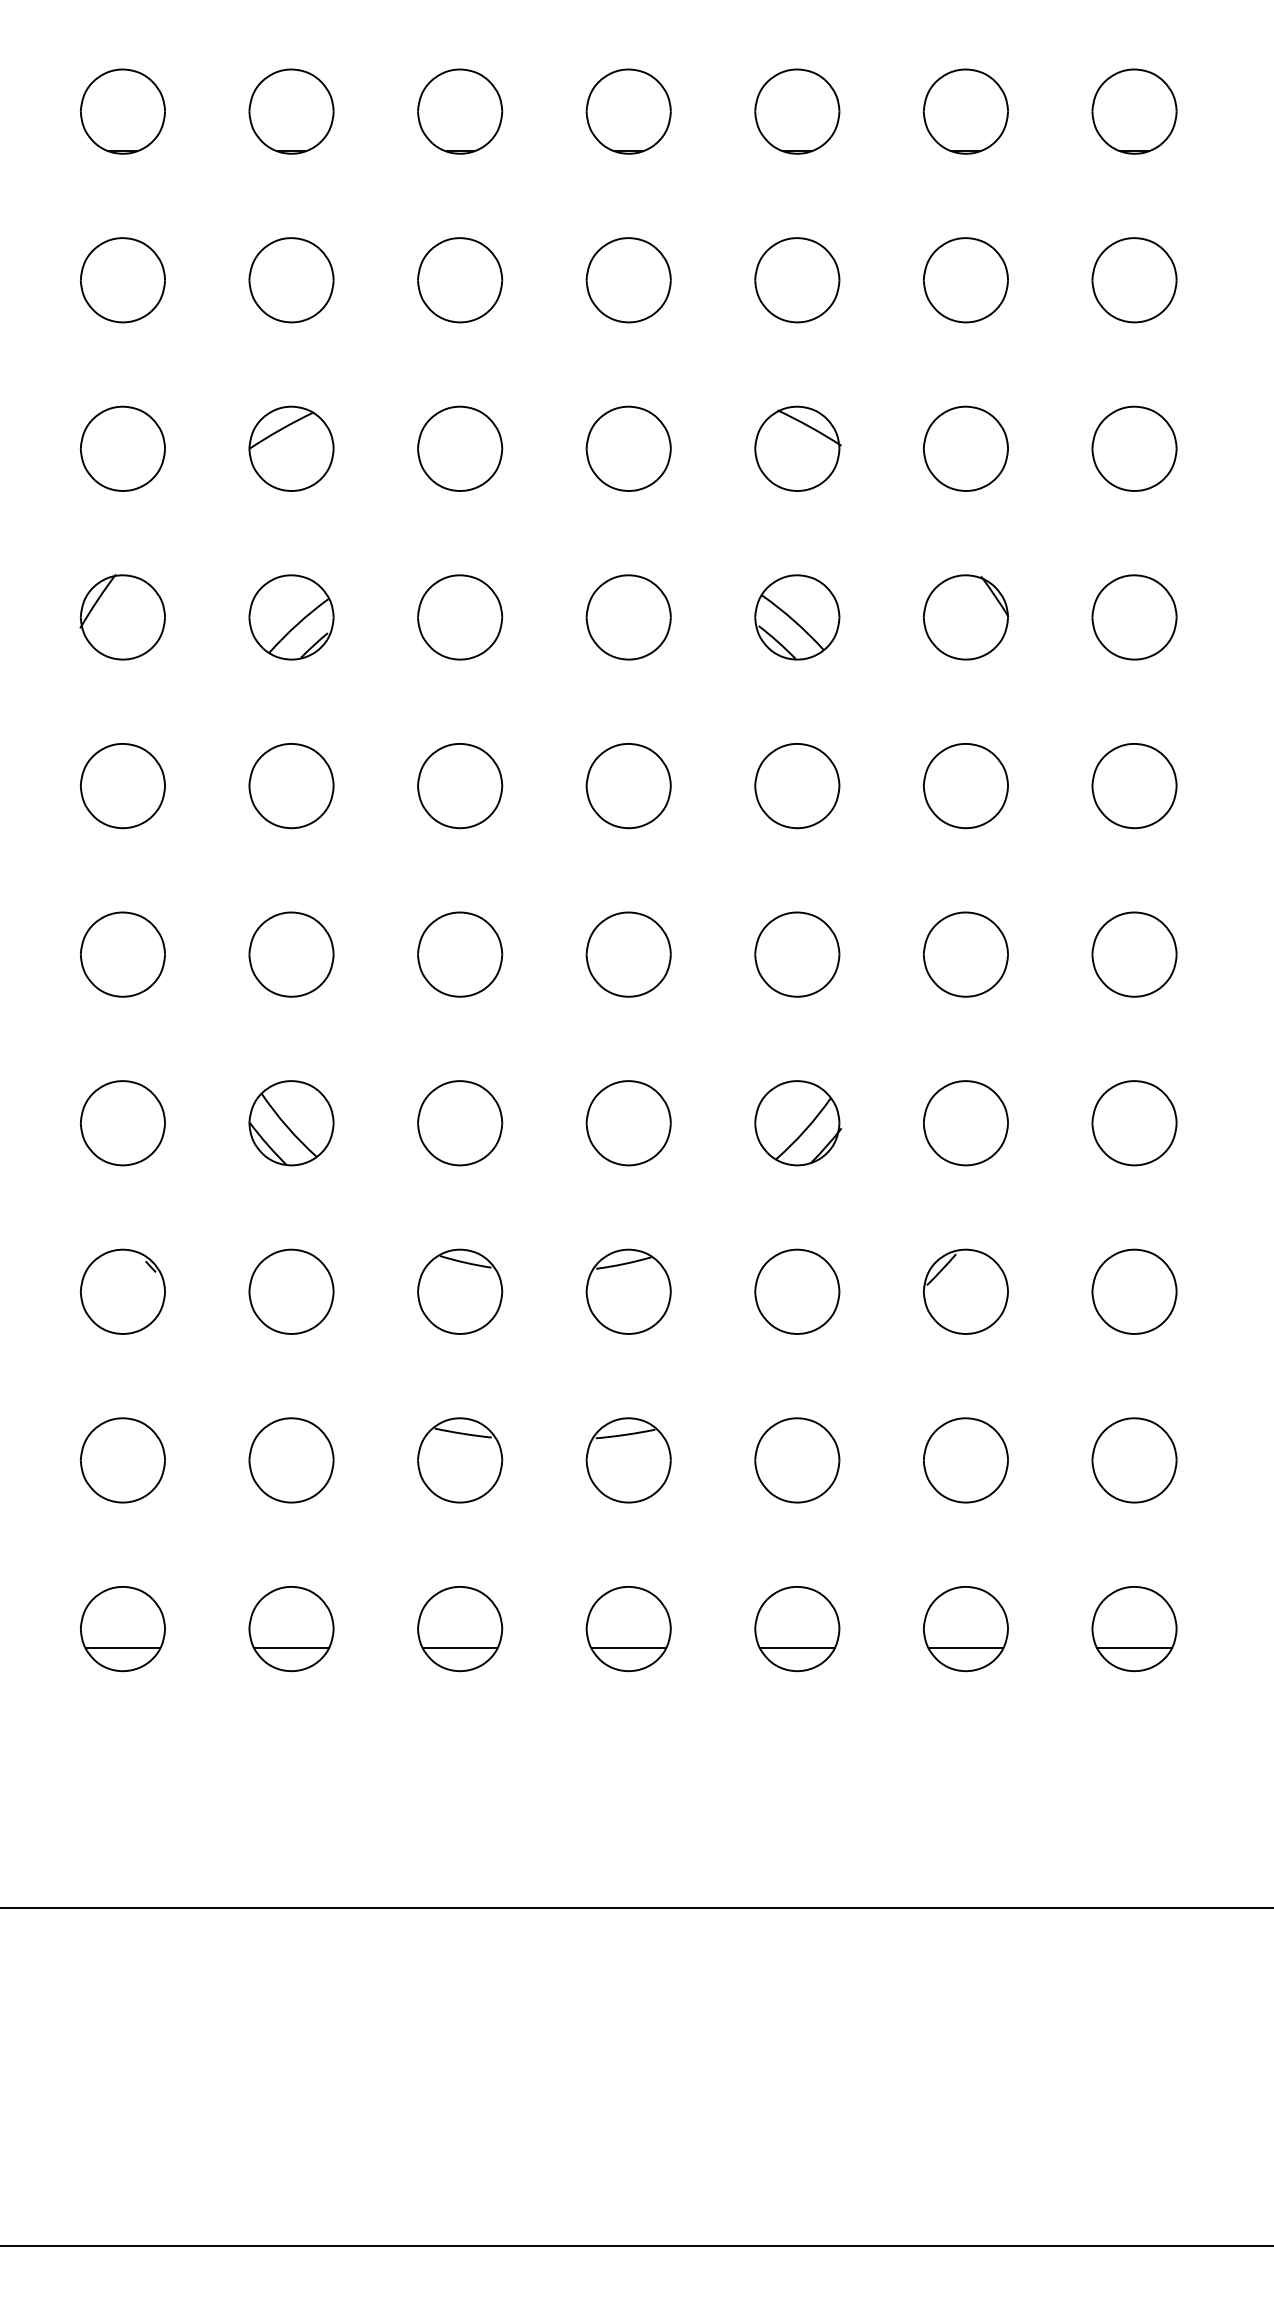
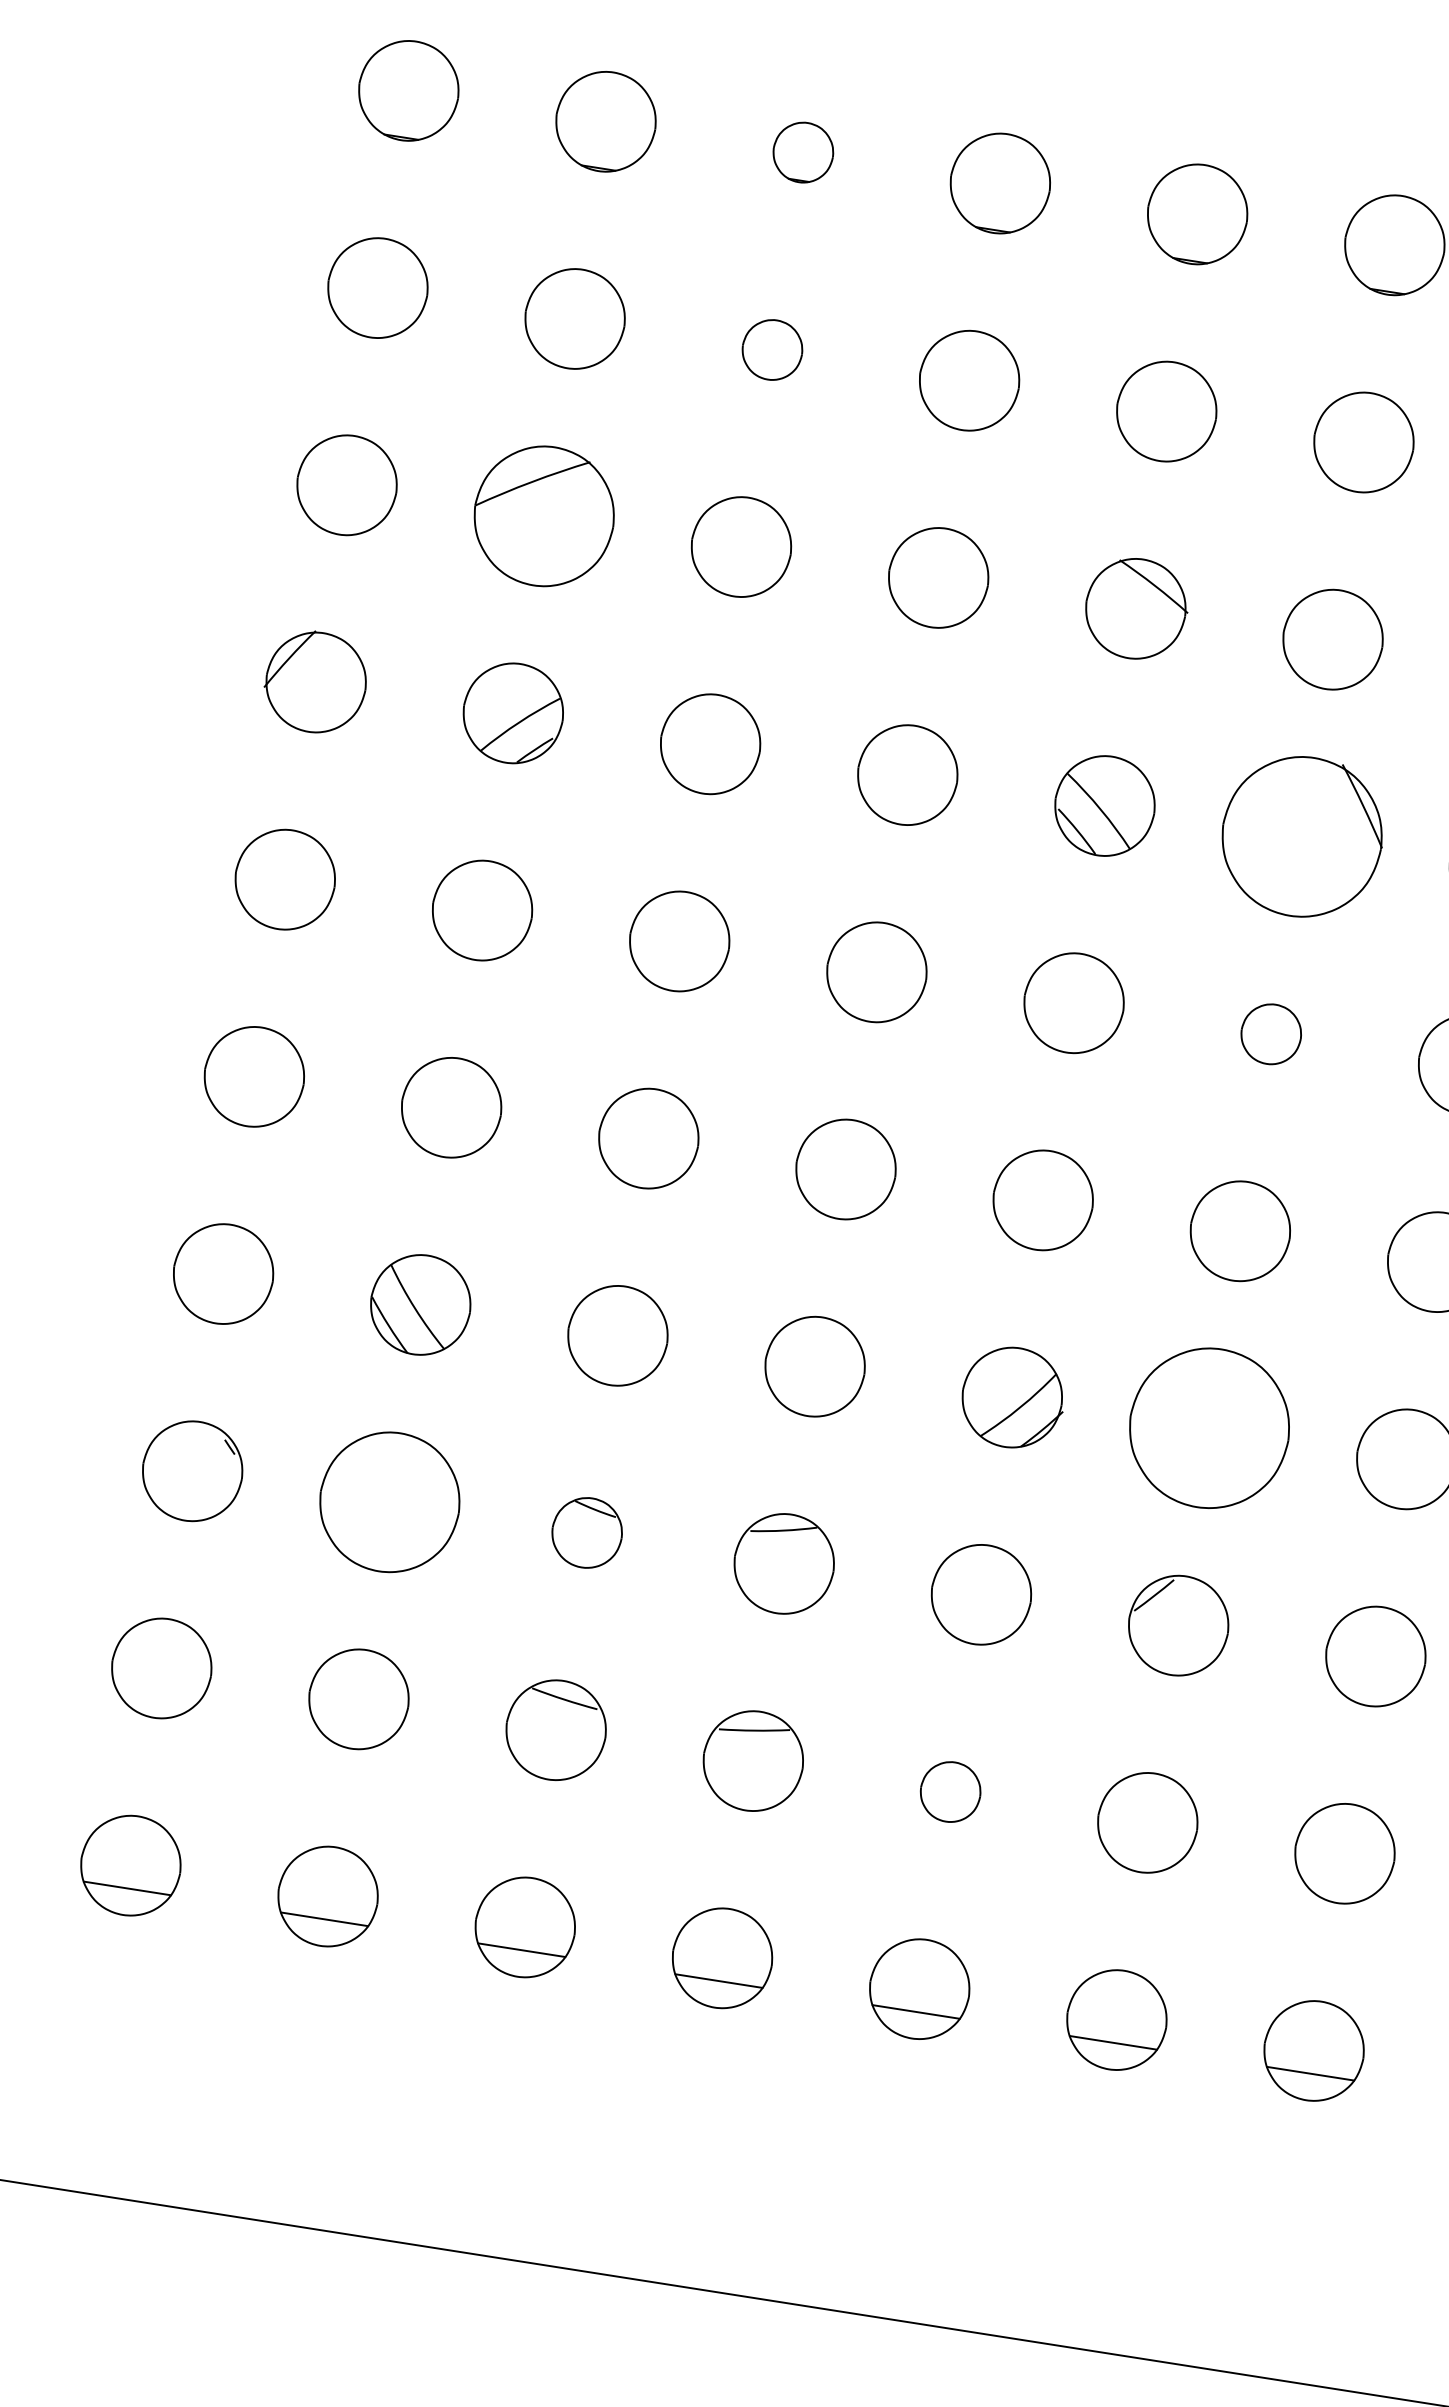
part: (460, 111) -> (803, 152), size x0.6
part: (460, 280) -> (772, 350), size x0.6
part: (291, 448) -> (544, 515), size x1.4
part: (965, 617) -> (1301, 836), size x1.6
part: (965, 786) -> (1270, 1034), size x0.6
part: (965, 1123) -> (1208, 1428), size x1.6
part: (291, 1291) -> (389, 1501), size x1.4
part: (460, 1291) -> (587, 1532), size x0.7
part: (797, 1460) -> (950, 1792), size x0.6

